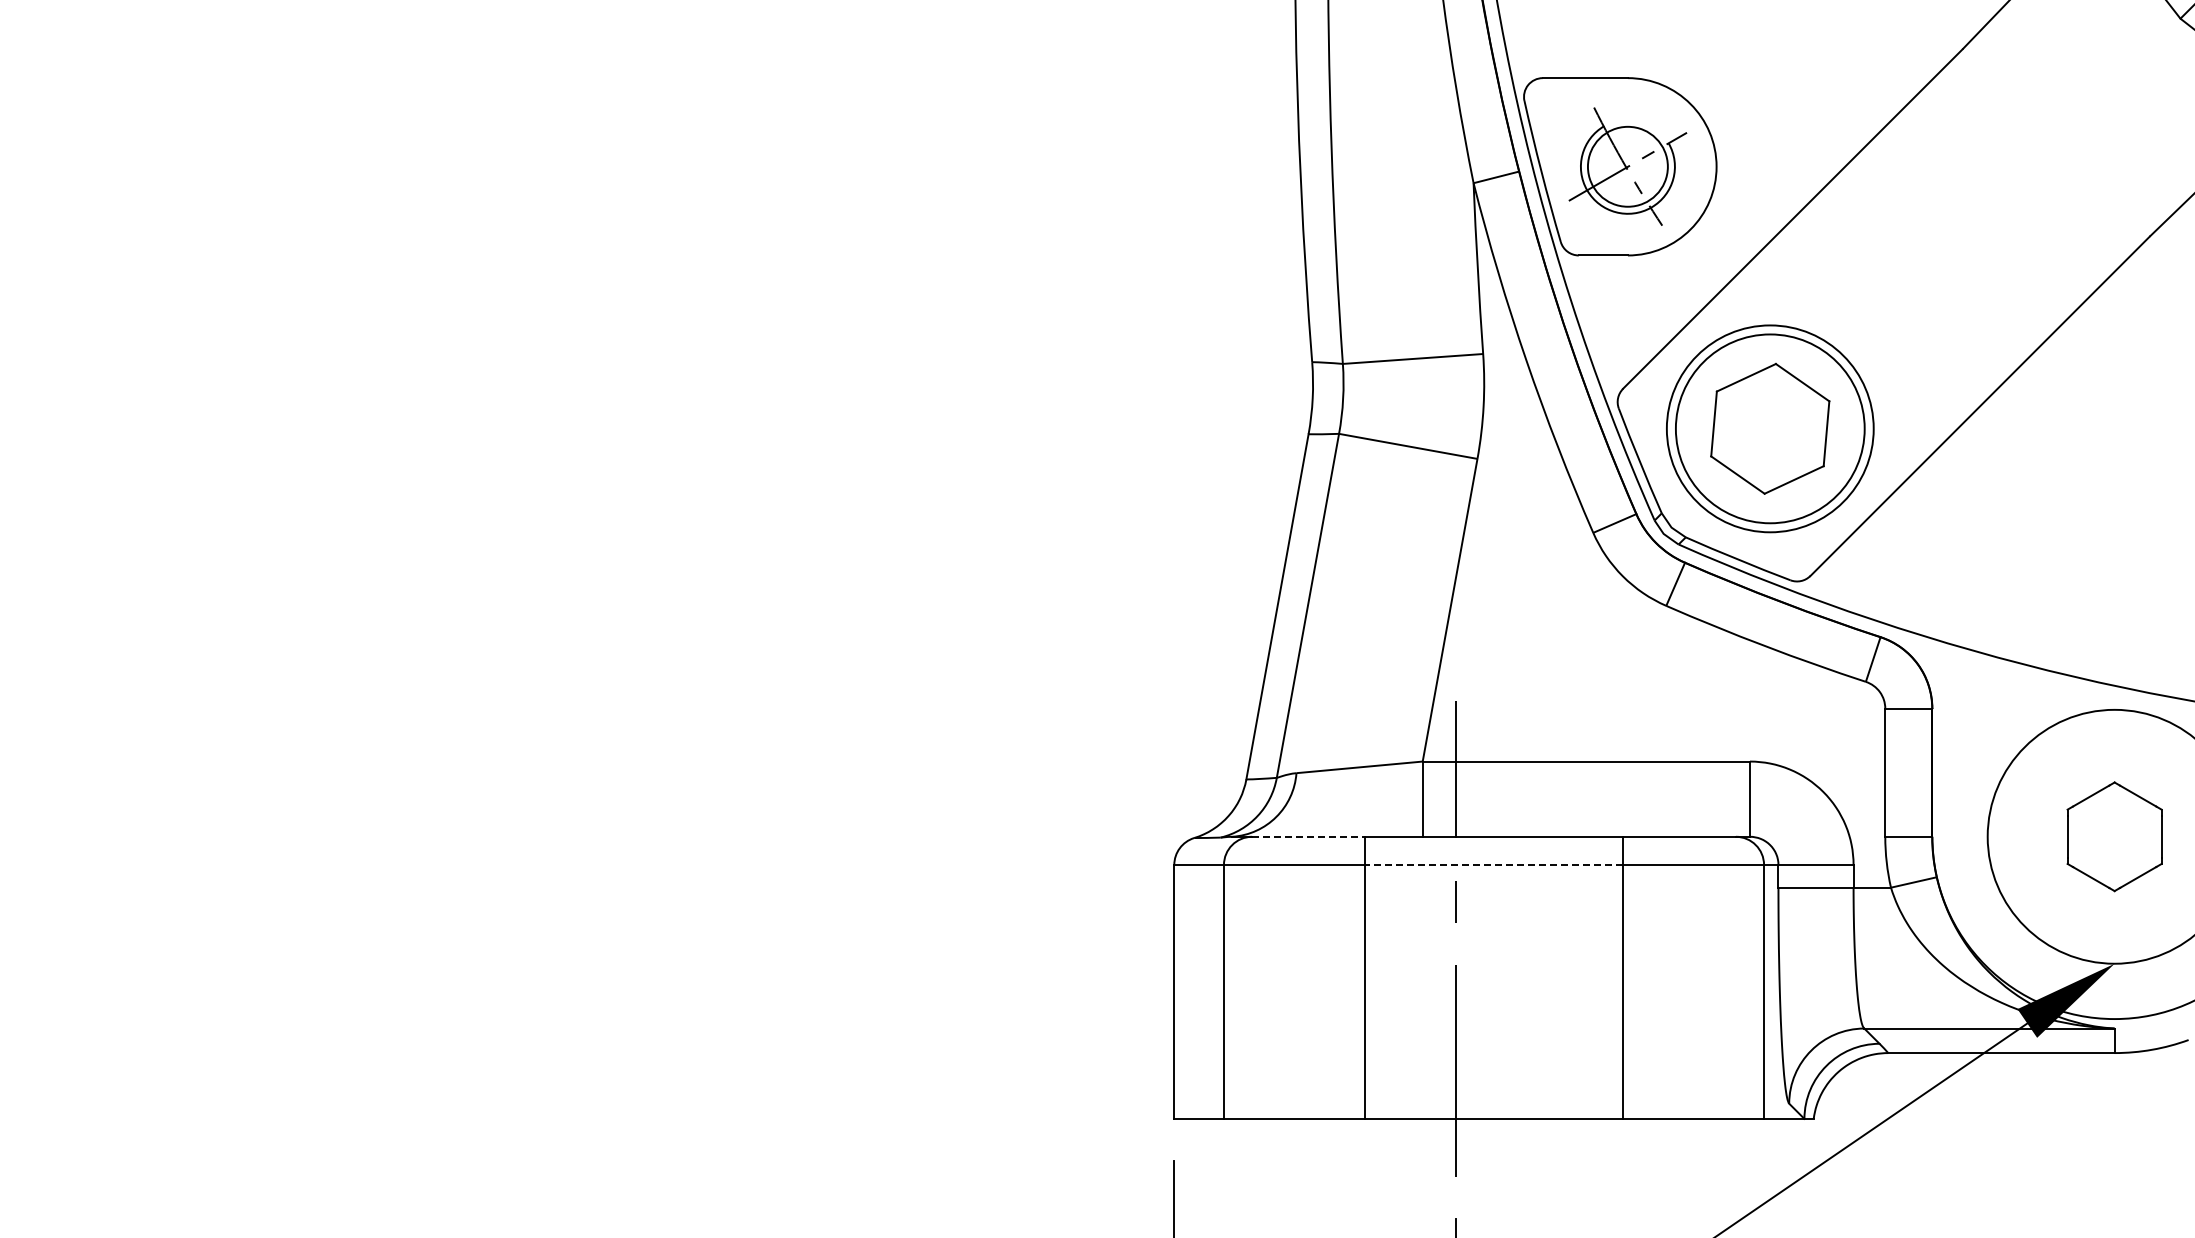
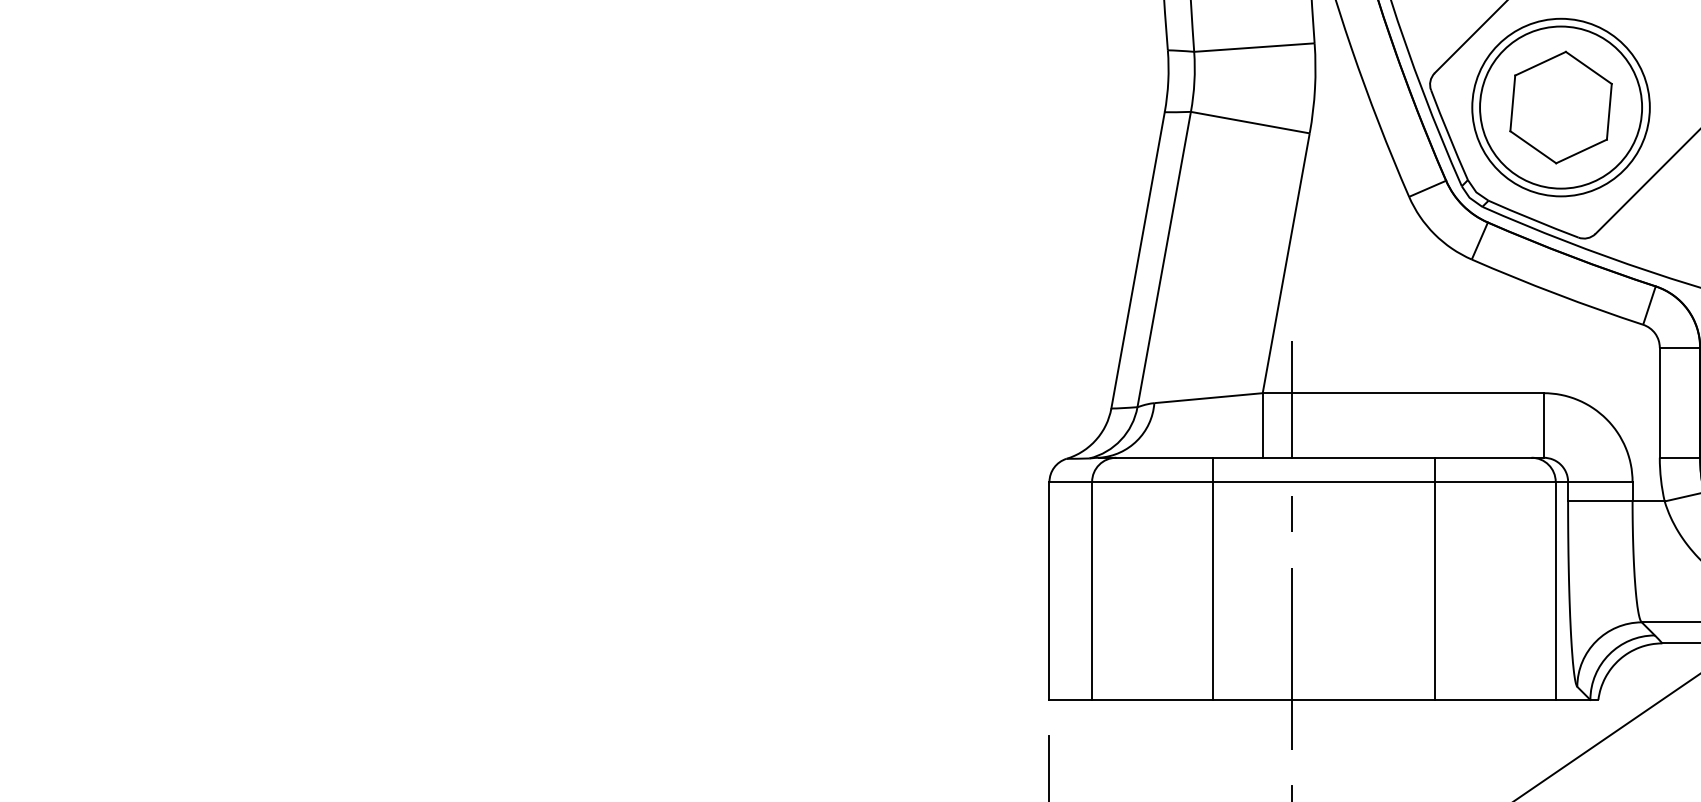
line: (1308, 836) -> (1164, 457), dashed -> solid
line: (1493, 865) -> (1323, 482), dashed -> solid

